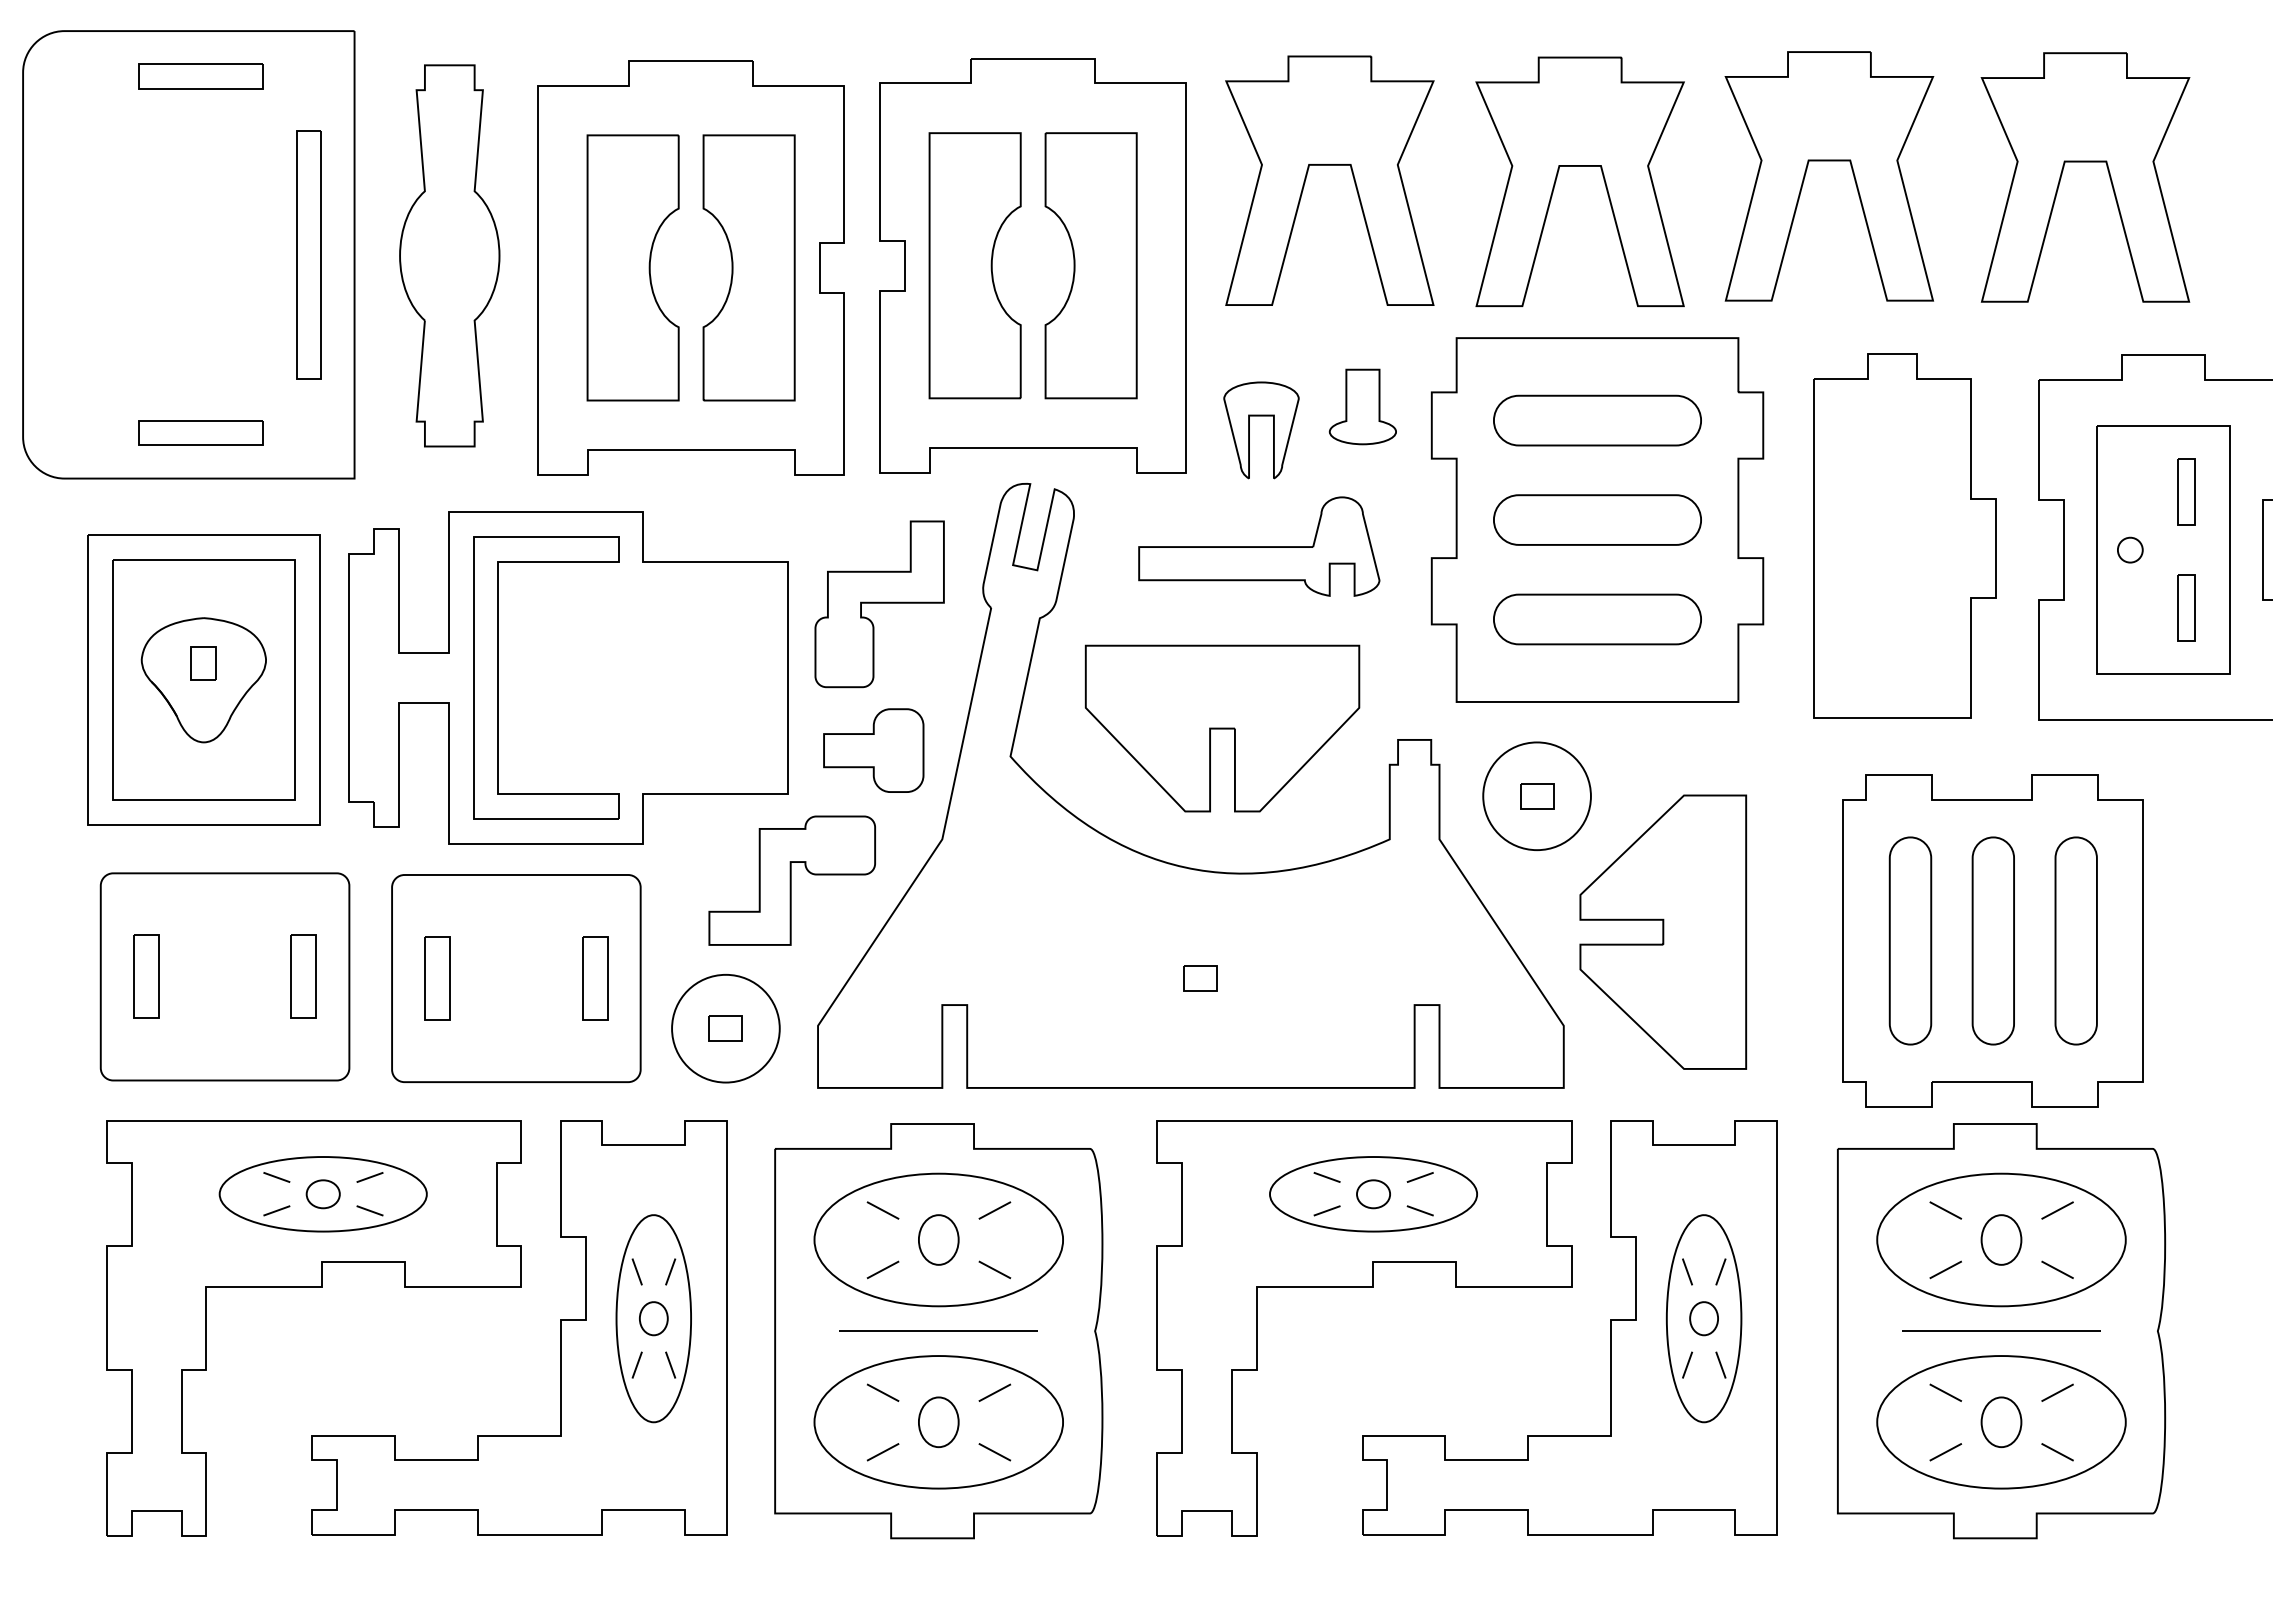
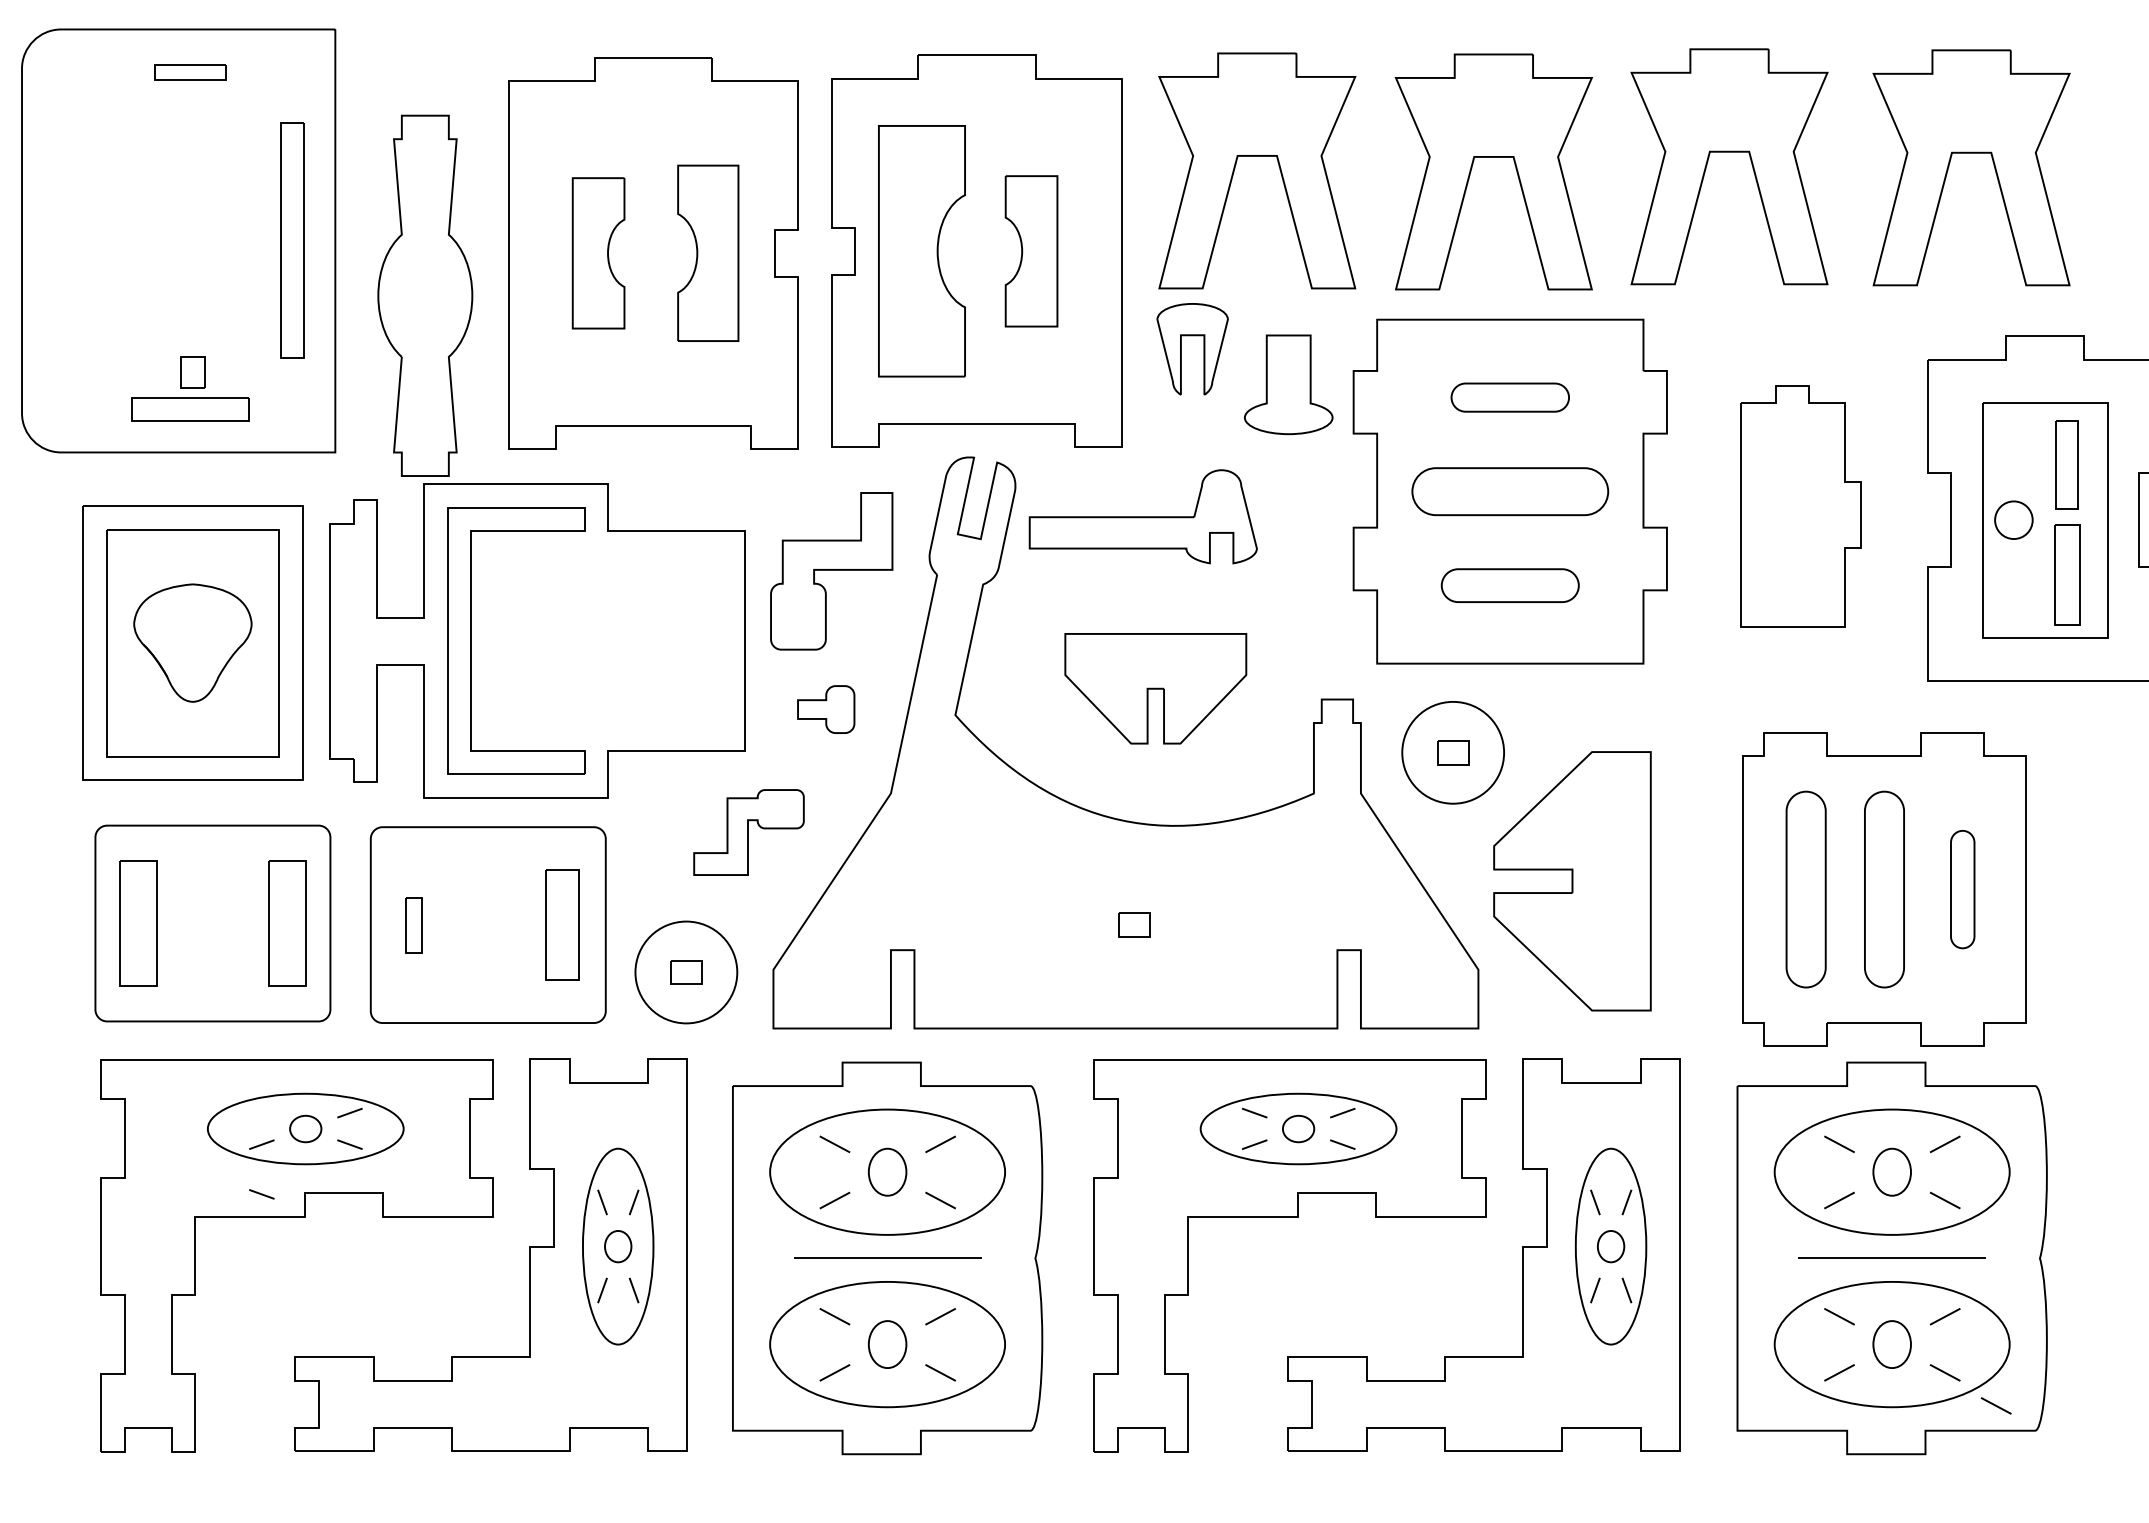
part: (200, 76) -> (189, 72), size x0.6
part: (449, 255) -> (425, 295), moved
part: (1090, 265) -> (1031, 251), size x0.6
part: (632, 267) -> (598, 252), size x0.6
part: (748, 267) -> (707, 252), size x0.7
part: (1362, 406) -> (1288, 384), size x1.4
part: (1597, 420) -> (1510, 397), size x0.6
part: (1249, 430) -> (1181, 349), moved
part: (2186, 491) -> (2067, 464), size x1.4
part: (1904, 535) -> (1800, 506), size x0.7
part: (1259, 546) -> (1143, 516), moved
part: (2130, 549) -> (2014, 519), size x1.6
part: (2186, 607) -> (2067, 574), size x1.6
part: (1597, 619) -> (1510, 585), size x0.7
part: (203, 663) -> (192, 372), moved
part: (1222, 728) -> (1155, 688), size x0.7
part: (873, 750) -> (825, 709), size x0.6
part: (791, 880) -> (748, 832), size x0.7
part: (2075, 940) -> (1962, 889), size x0.6
part: (146, 976) -> (138, 923), size x1.6
part: (303, 976) -> (287, 923), size x1.6
part: (437, 978) -> (413, 925), size x0.7
part: (595, 978) -> (563, 925), size x1.4
line: (276, 1177) -> (261, 1194), moved
line: (2111, 1487) -> (1996, 1406), added

